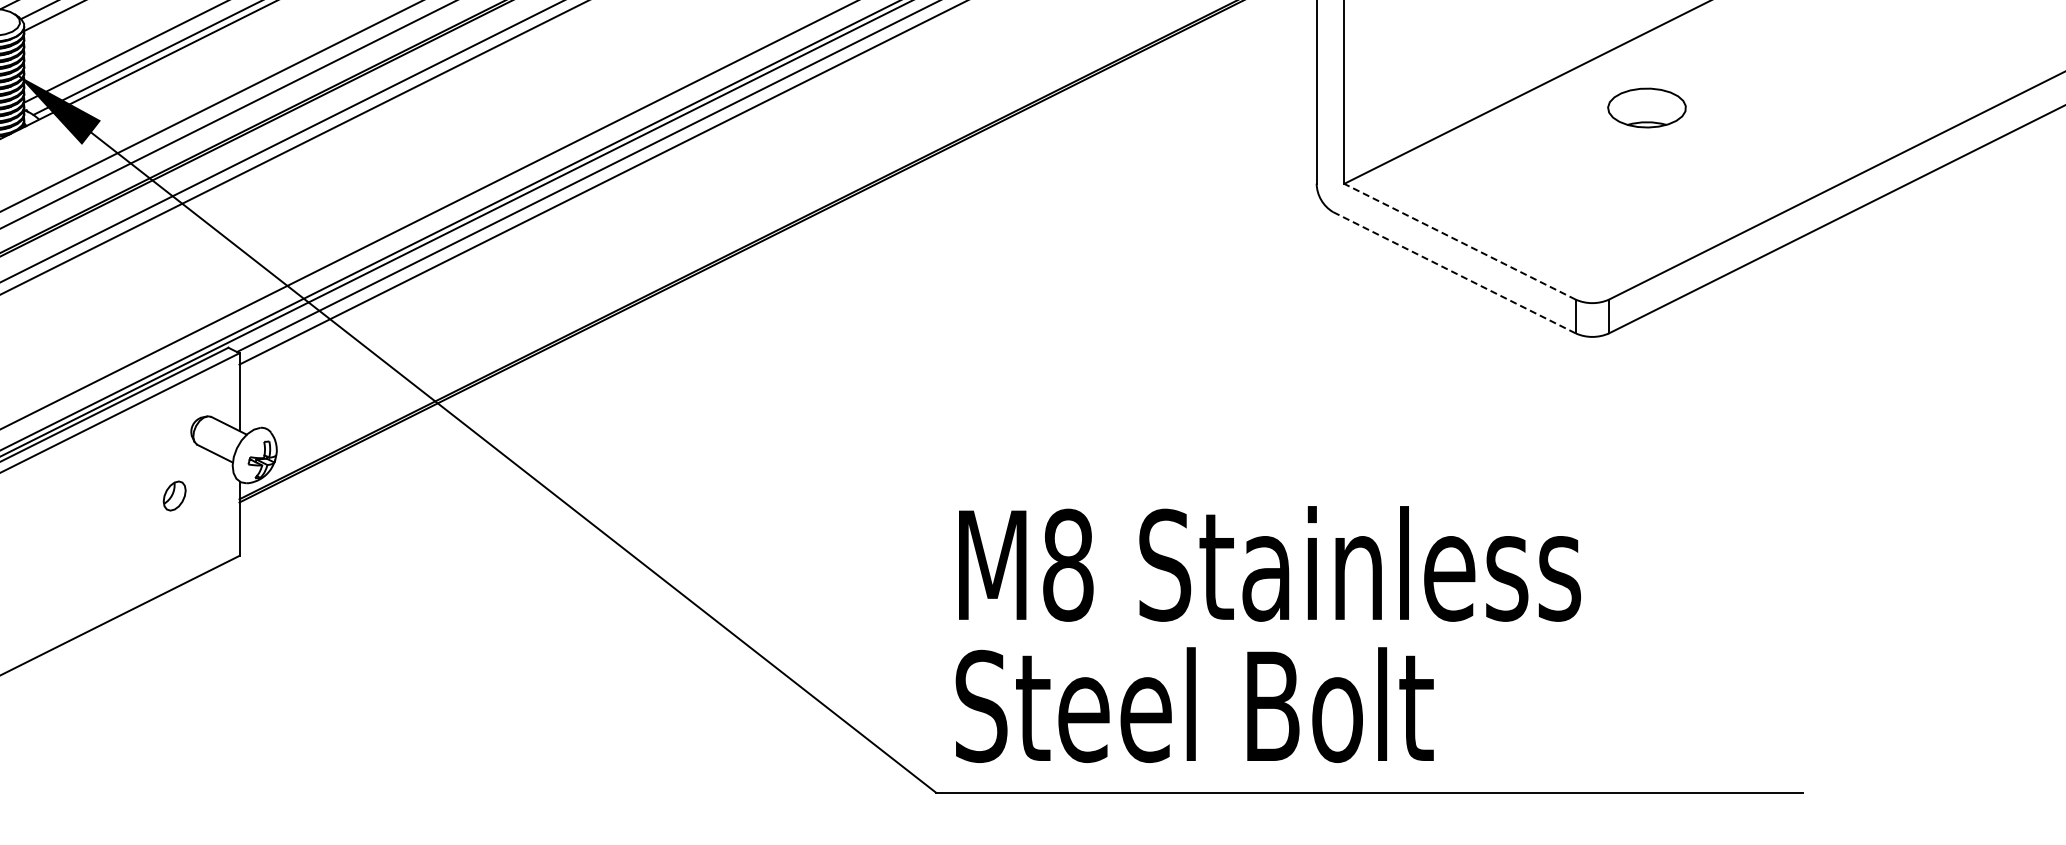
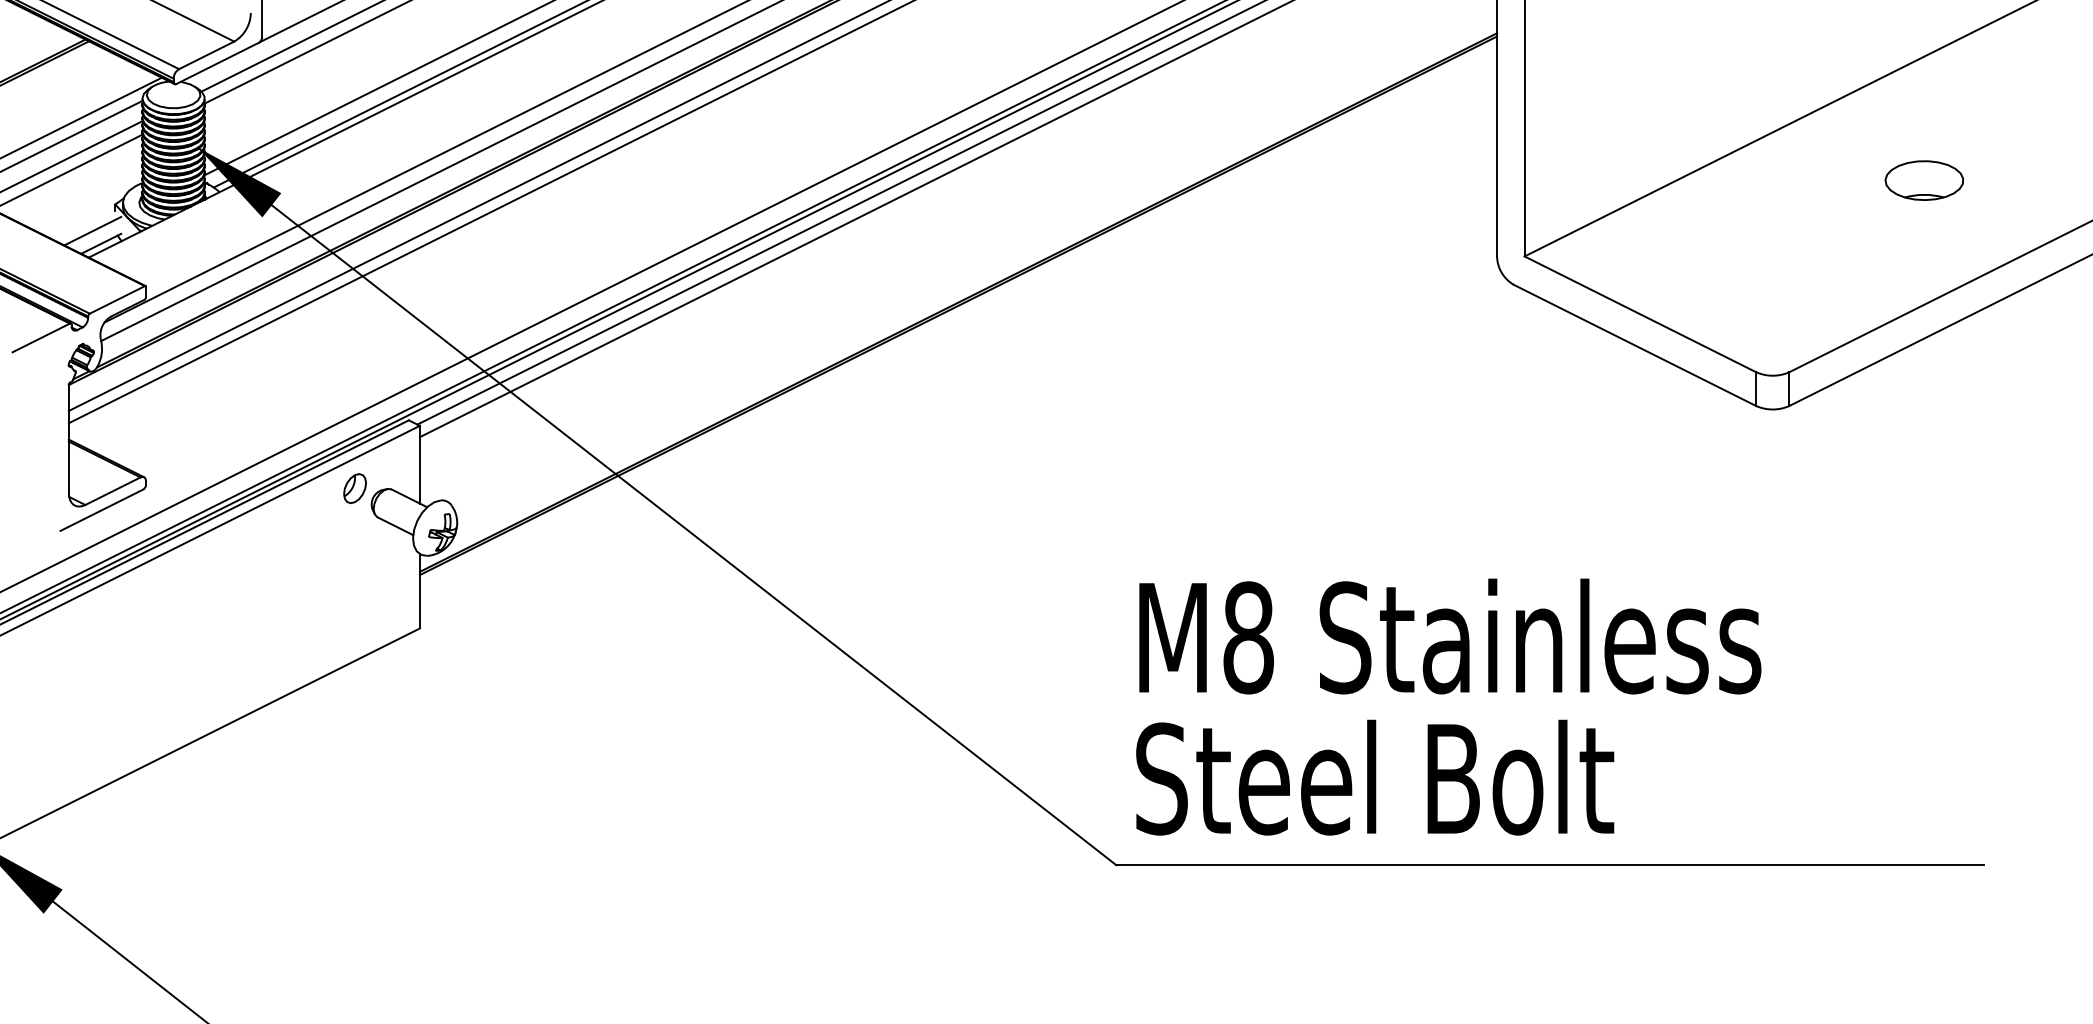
part: (1646, 107) -> (1923, 180), moved
line: (1459, 241) -> (1639, 314), dashed -> solid
line: (1454, 272) -> (1634, 345), dashed -> solid
part: (174, 495) -> (354, 488), moved

